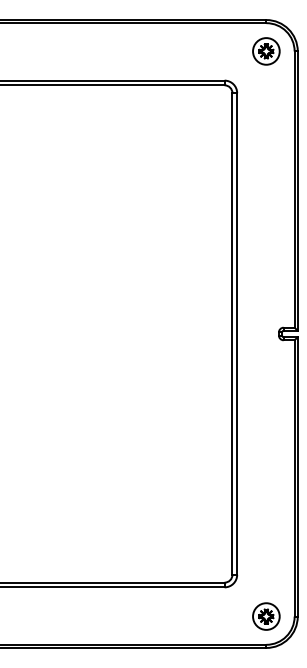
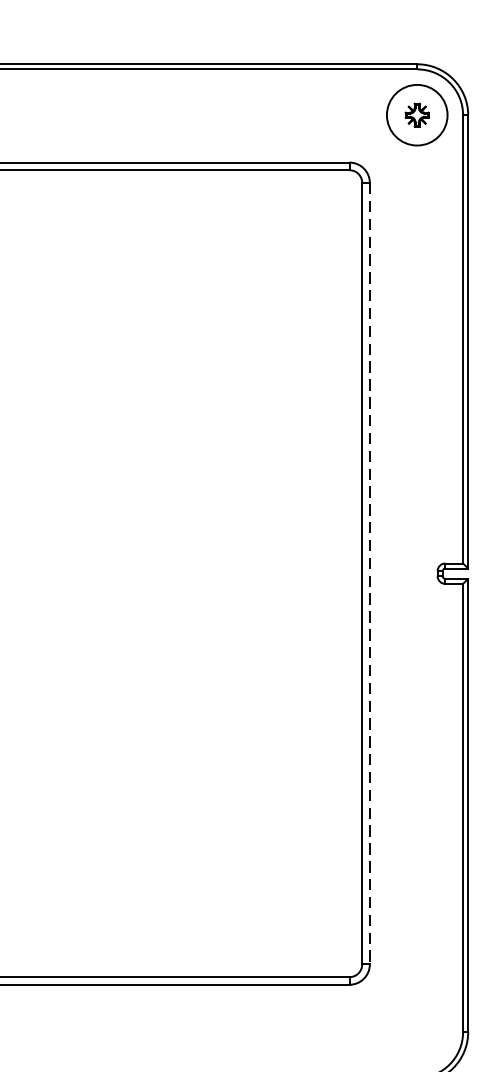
circle: (266, 51) -> (417, 115), size x1.4
line: (237, 334) -> (370, 574), solid -> dashed
part: (266, 616) -> (417, 1032), removed

